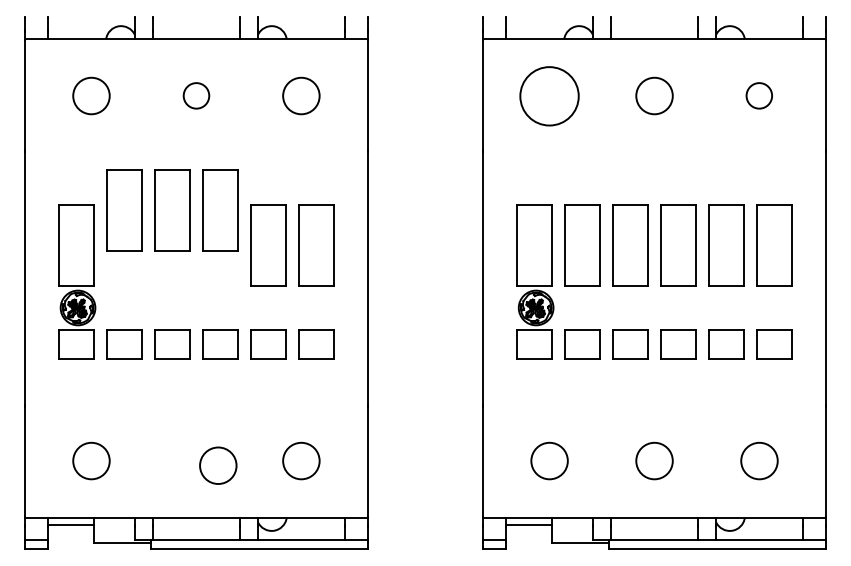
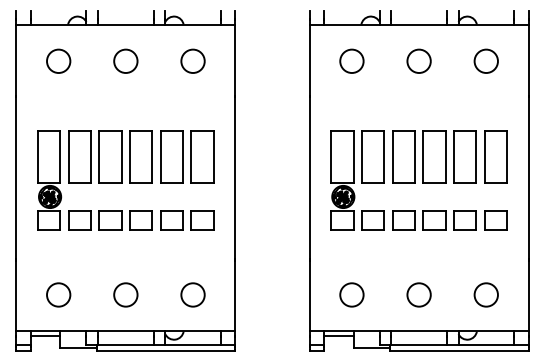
circle: (195, 94) -> (125, 60), size x1.43
circle: (548, 94) -> (351, 60), size x0.62
circle: (758, 94) -> (485, 60), size x1.43
part: (172, 210) -> (110, 156), moved
circle: (217, 464) -> (125, 294), moved

